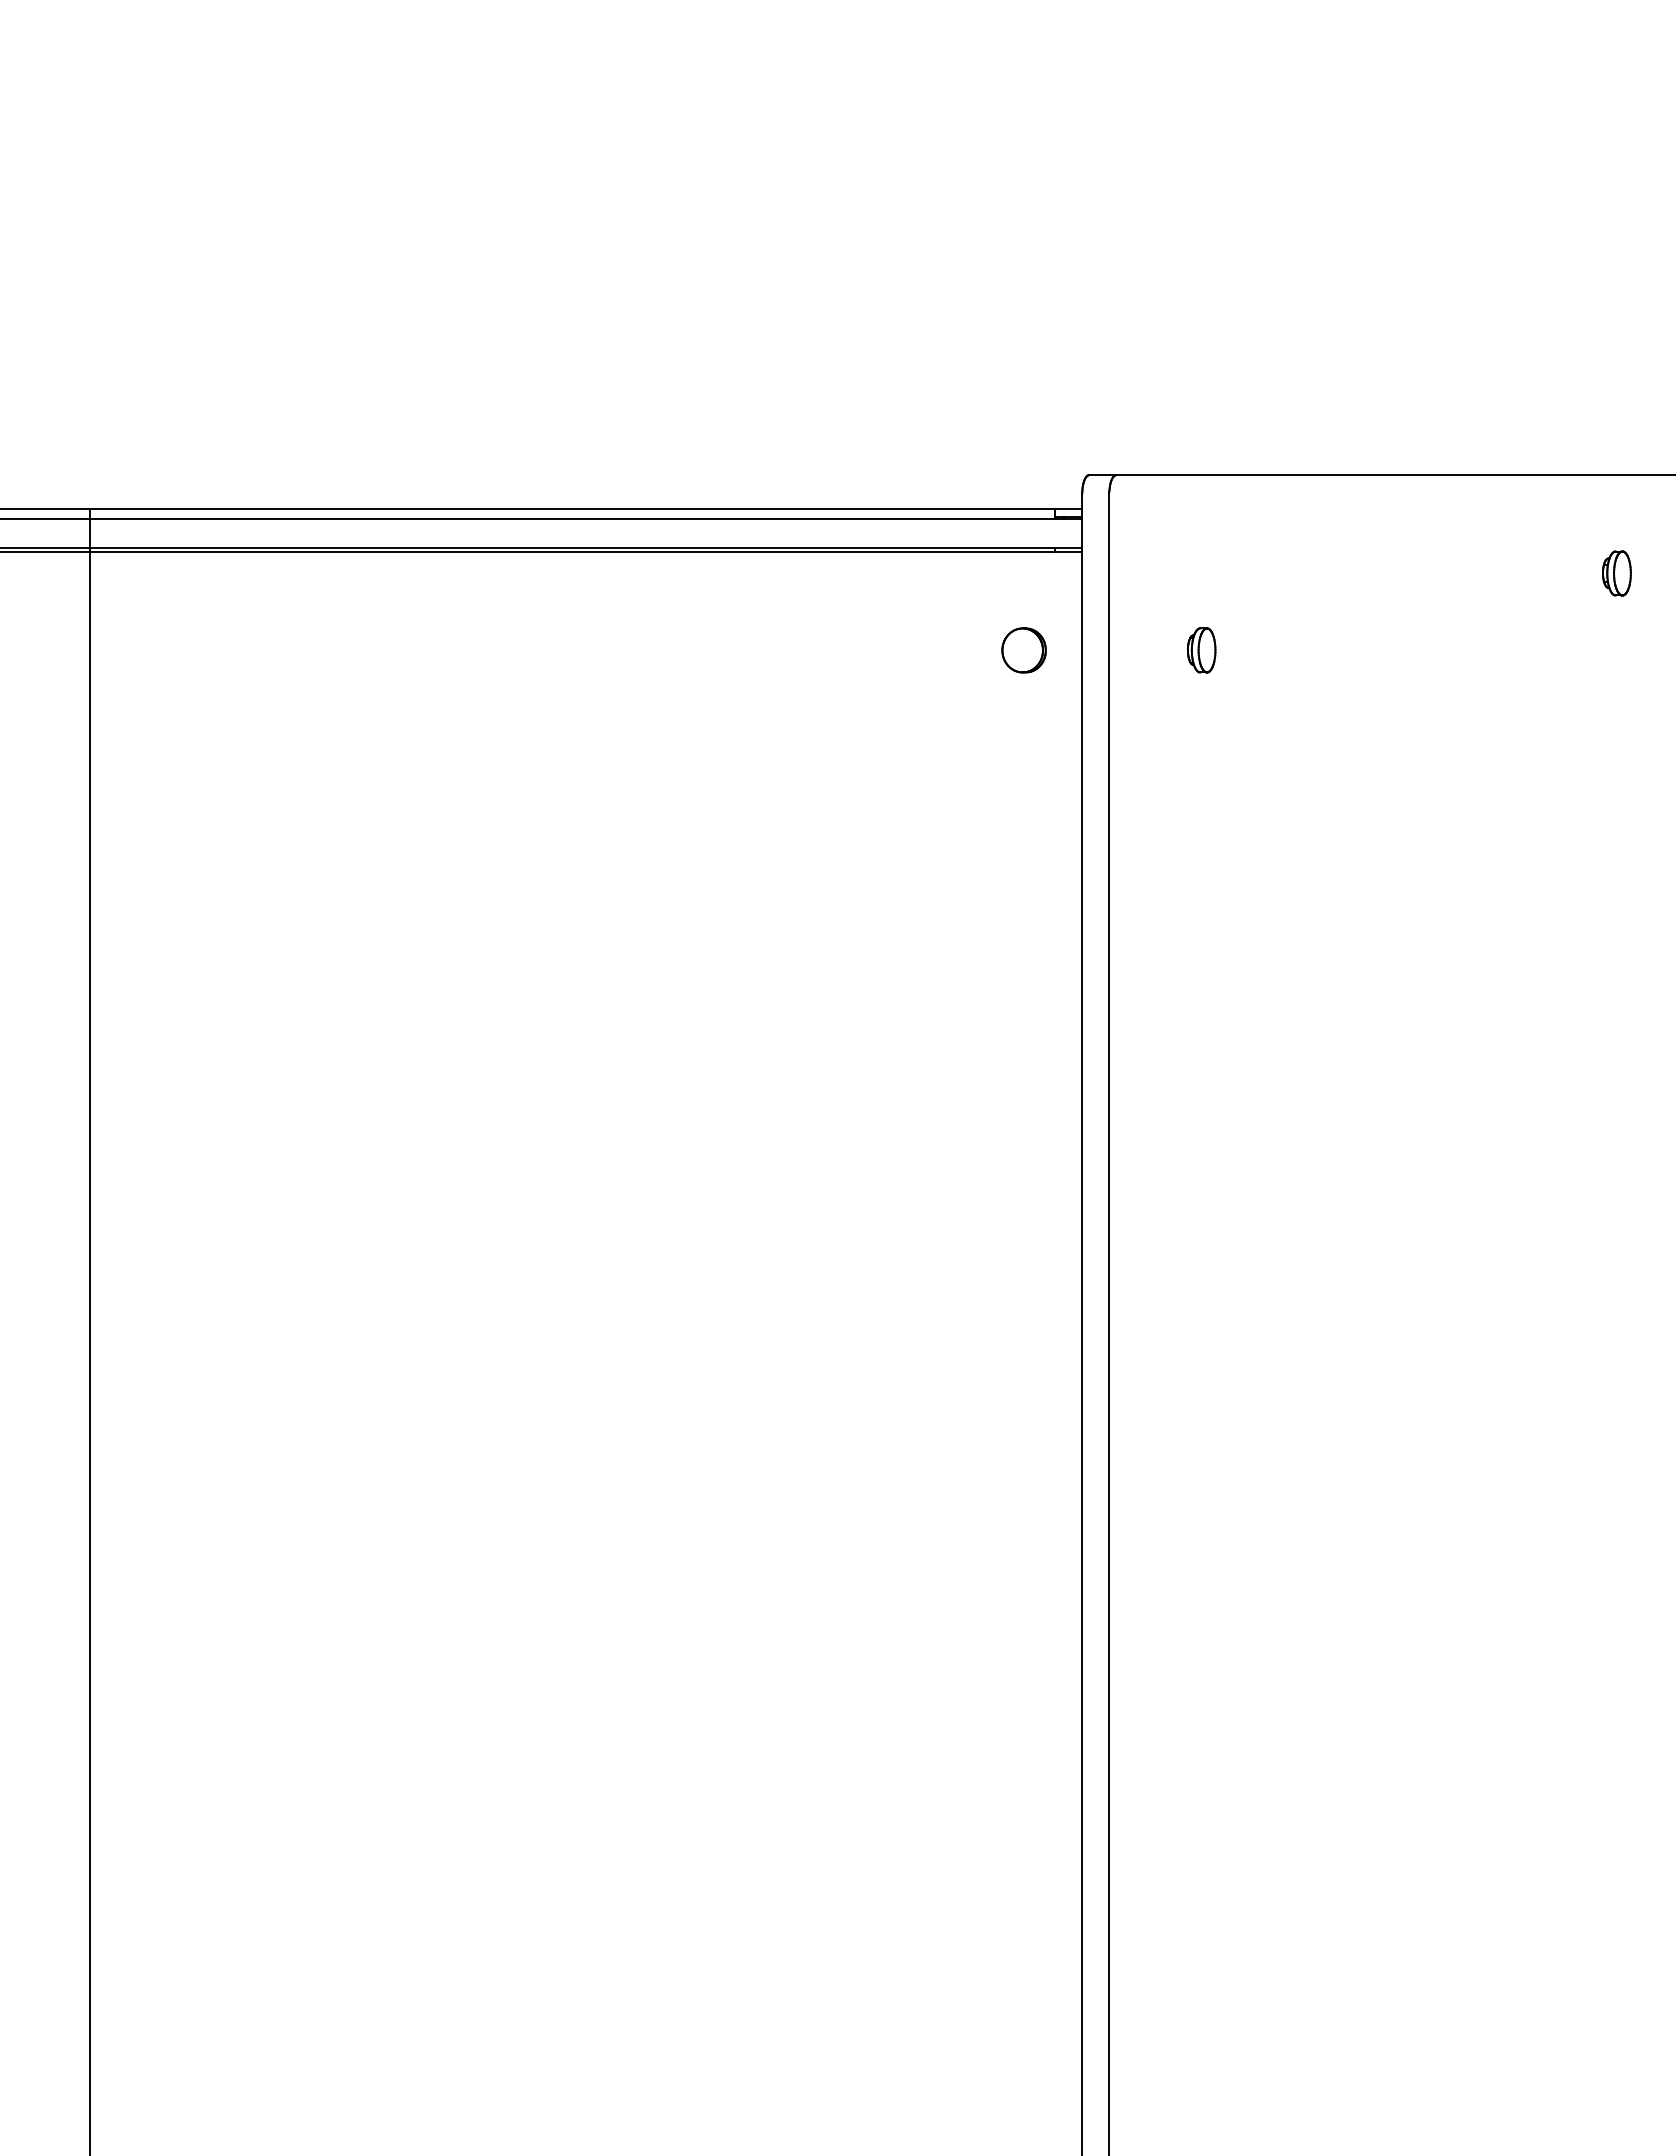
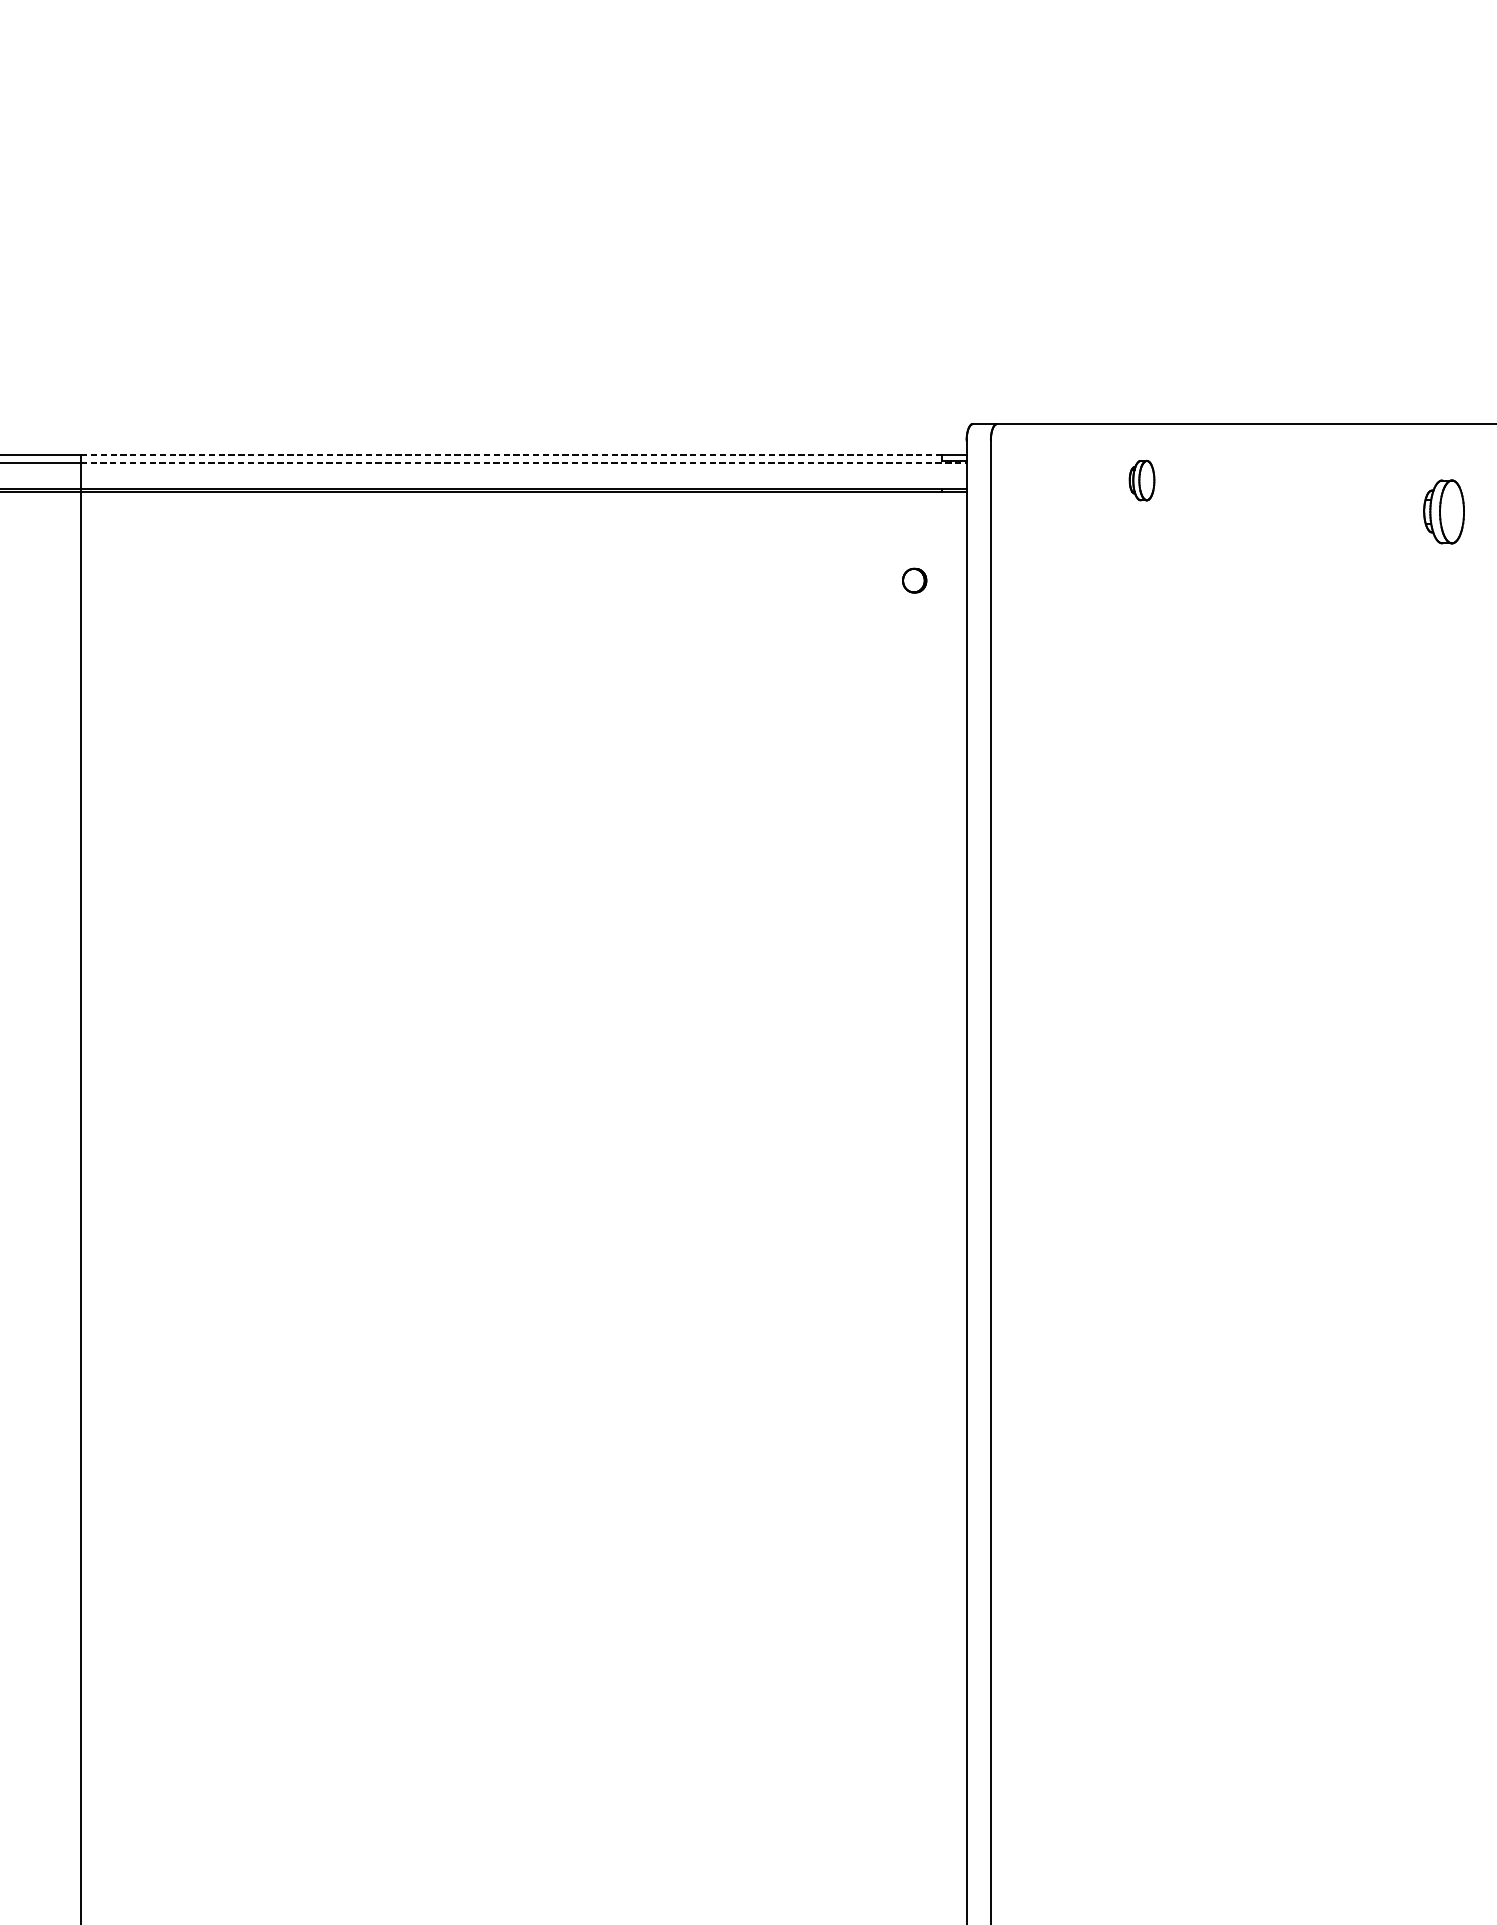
line: (572, 509) -> (511, 454), solid -> dashed
line: (586, 518) -> (523, 462), solid -> dashed
part: (1616, 573) -> (1443, 511), size x1.6
part: (1023, 650) -> (914, 580), size x0.6
part: (1201, 650) -> (1141, 480), moved

